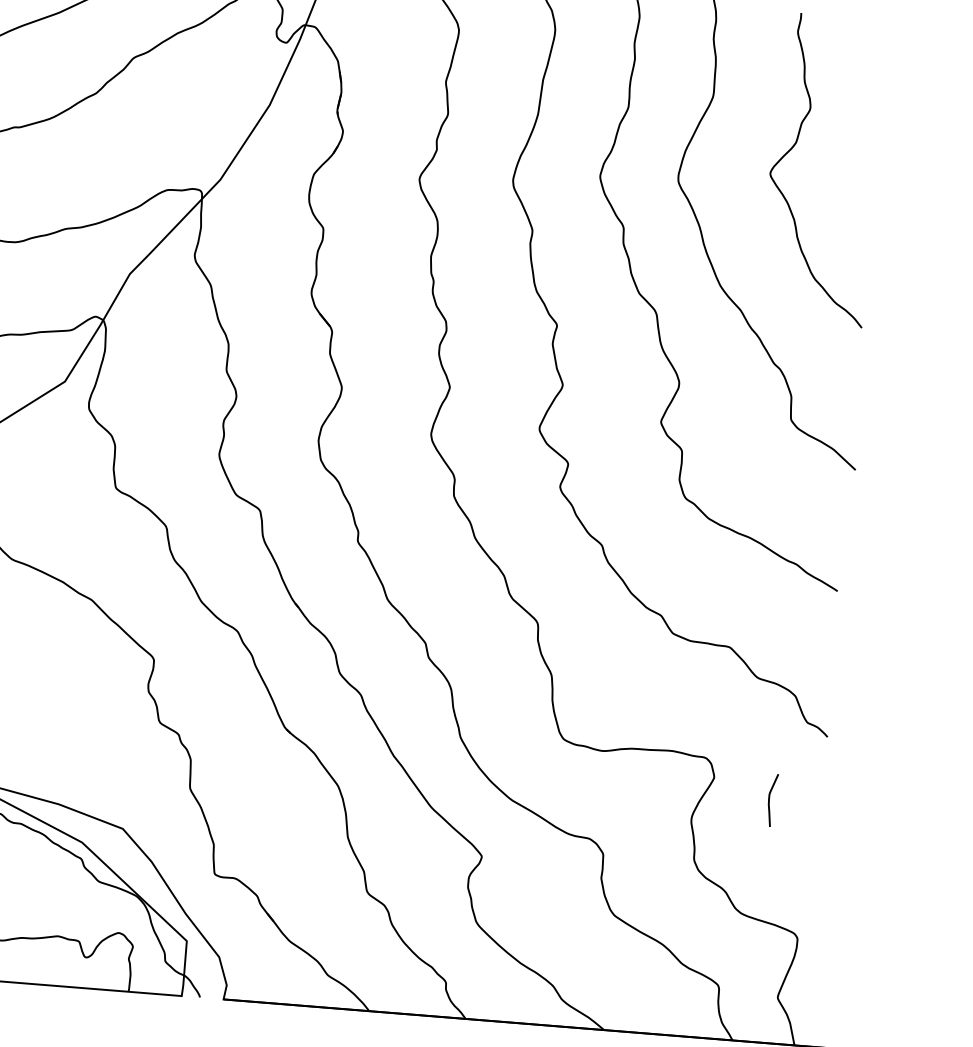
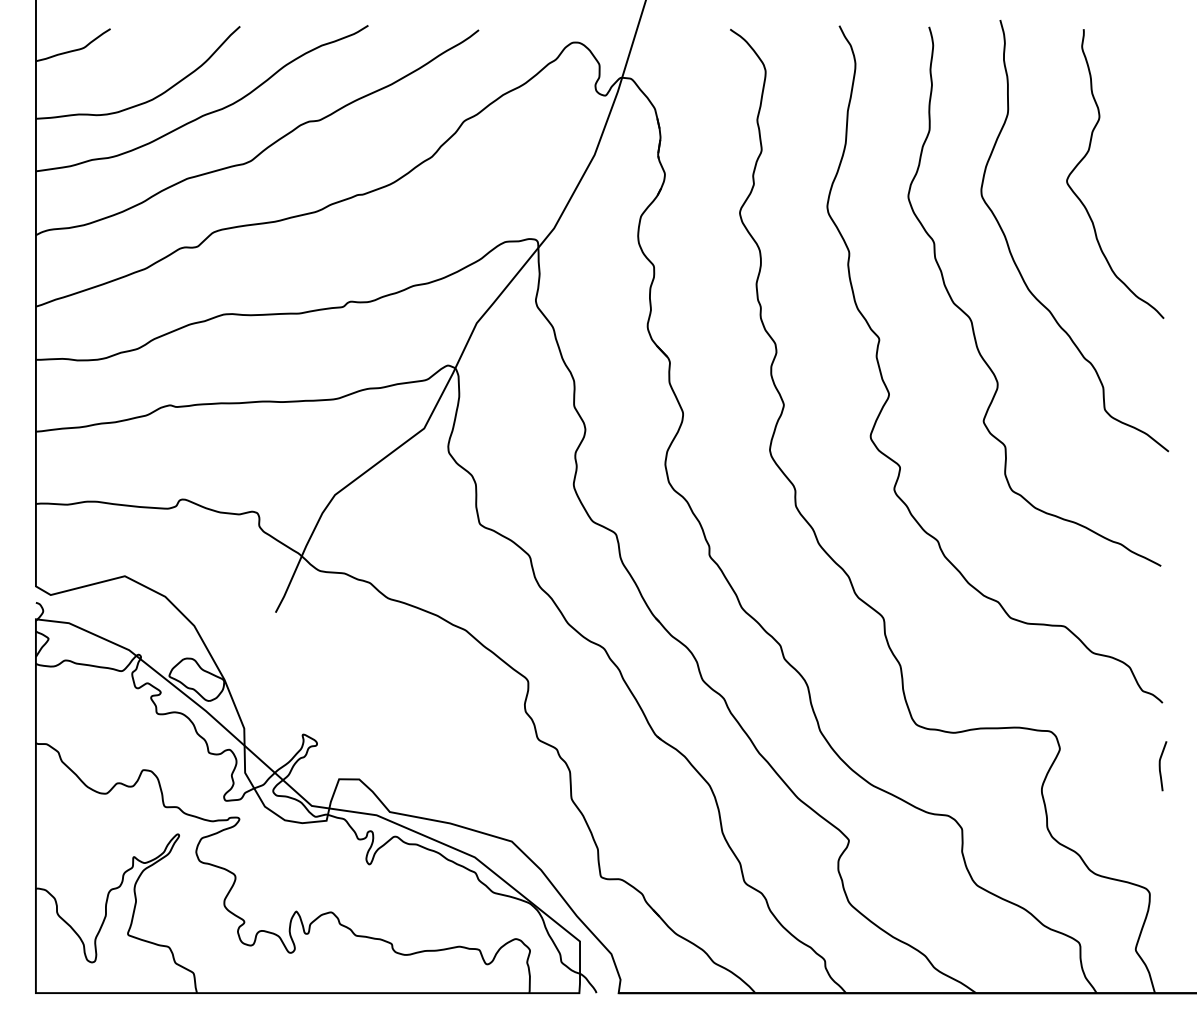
curve: (769, 800) -> (1160, 766), moved

